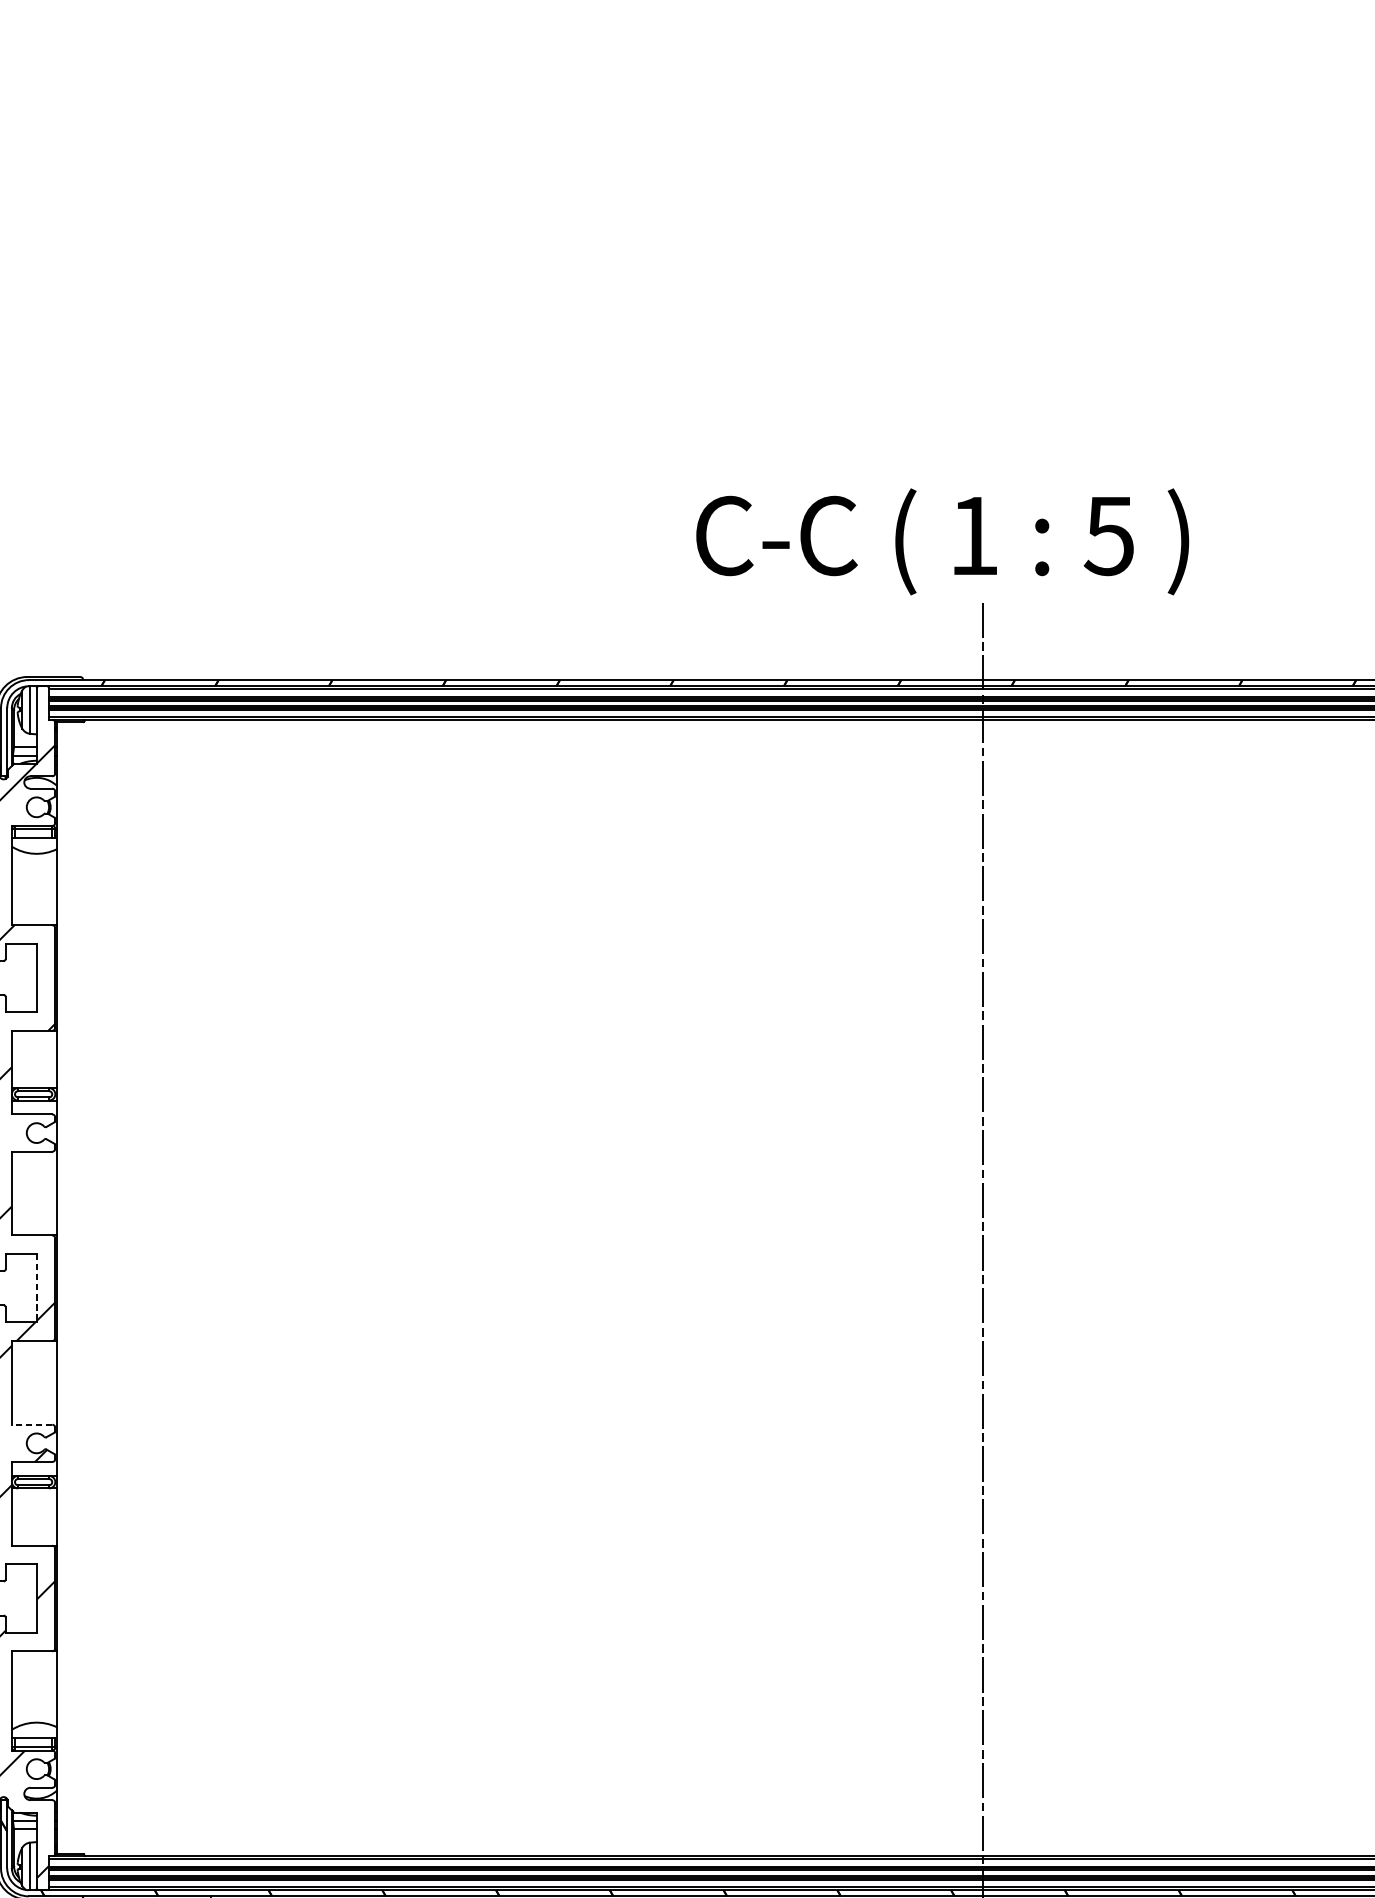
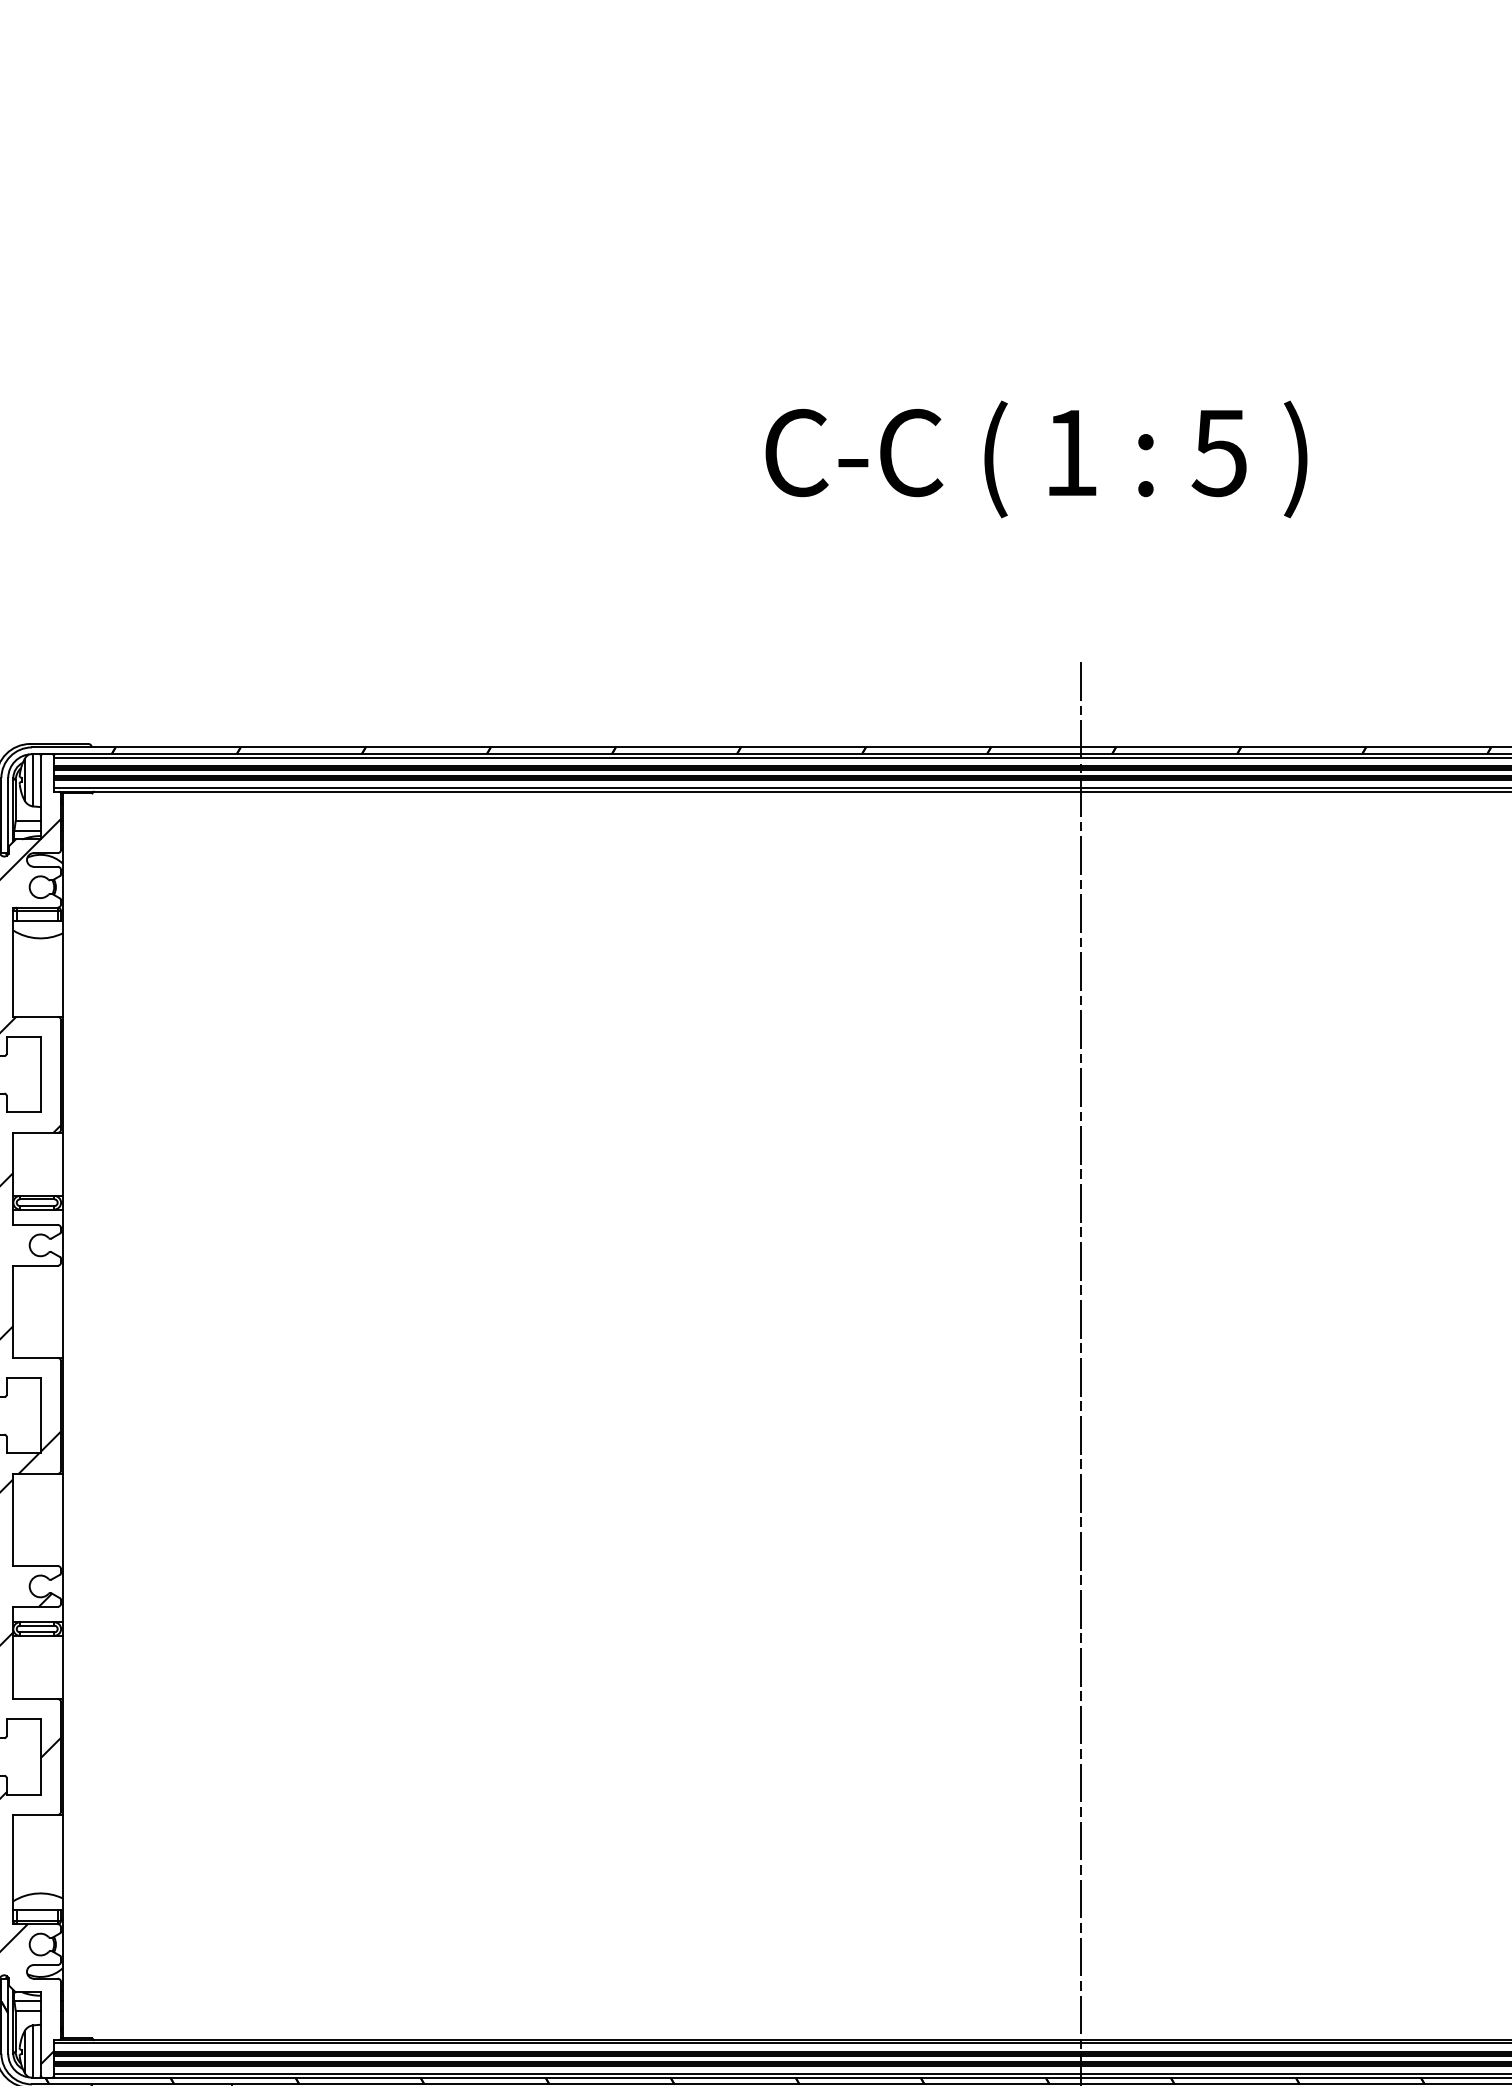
text: (942, 541) -> (1036, 459), moved
line: (36, 1287) -> (40, 1415), dashed -> solid
line: (32, 1424) -> (35, 1565), dashed -> solid

